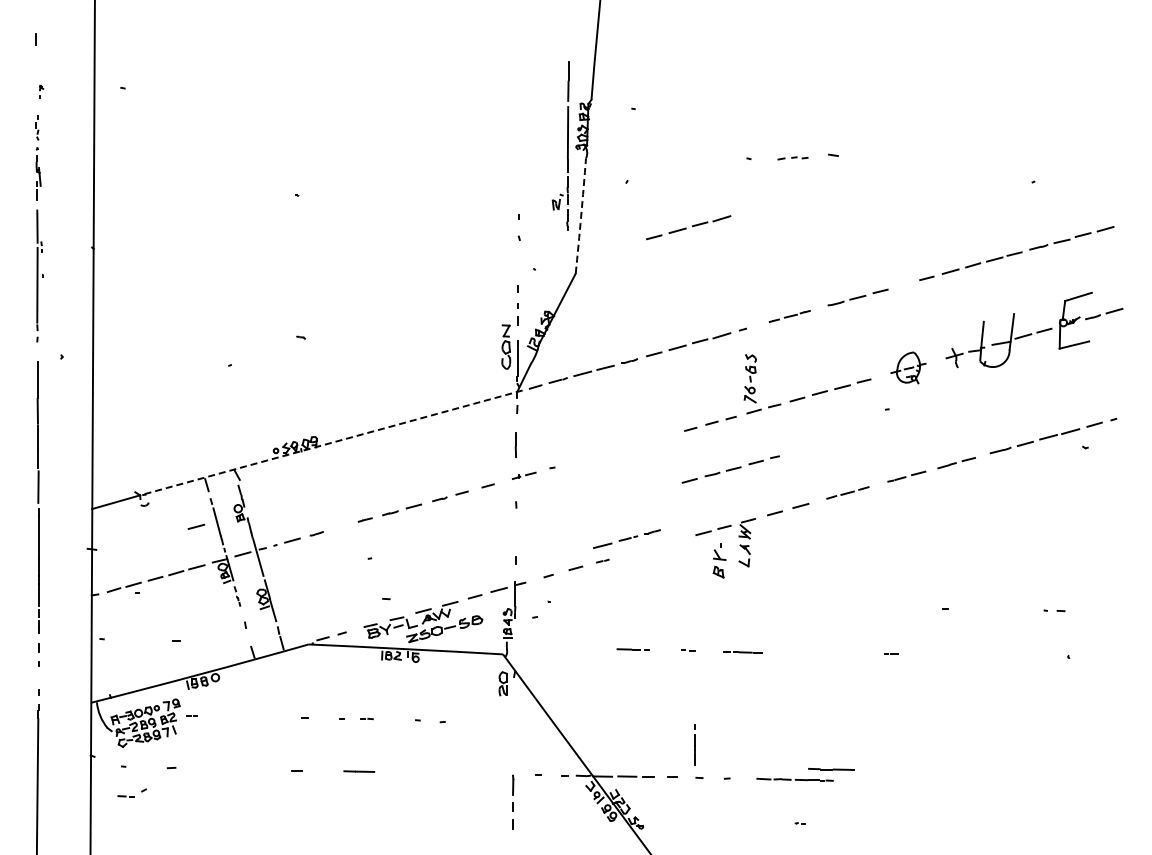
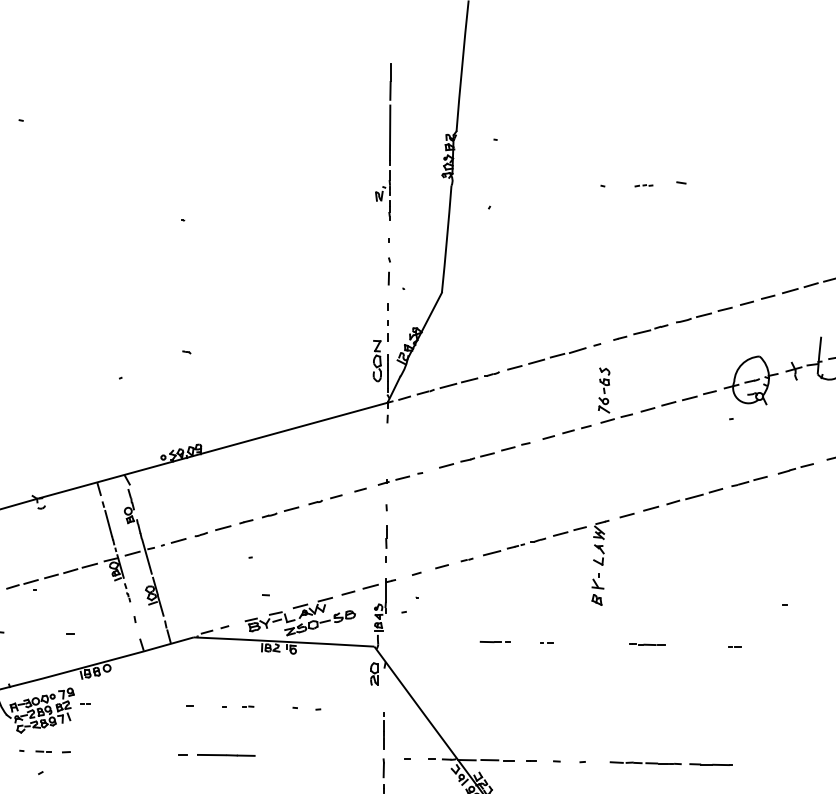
part: (567, 145) -> (389, 141), moved
part: (793, 158) -> (644, 185), size x0.62
arc: (581, 216) -> (447, 239), dashed -> solid
part: (688, 227) -> (546, 249), removed
line: (518, 258) -> (388, 278), added
line: (903, 284) -> (746, 302), added
part: (789, 316) -> (640, 332), size x1.43
part: (908, 367) -> (751, 380), size x1.67
line: (330, 443) -> (214, 450), dashed -> solid
line: (515, 444) -> (385, 536), moved
part: (730, 469) -> (484, 455), moved
part: (524, 475) -> (394, 480), size x1.43
part: (847, 492) -> (694, 496), size x1.43
line: (196, 526) -> (223, 527), moved
part: (626, 538) -> (514, 546), moved
part: (719, 560) -> (597, 589), moved
line: (742, 652) -> (647, 644), moved
line: (694, 744) -> (383, 730), moved
line: (831, 769) -> (711, 764), moved
line: (327, 770) -> (211, 754), added
line: (125, 796) -> (43, 751), moved

